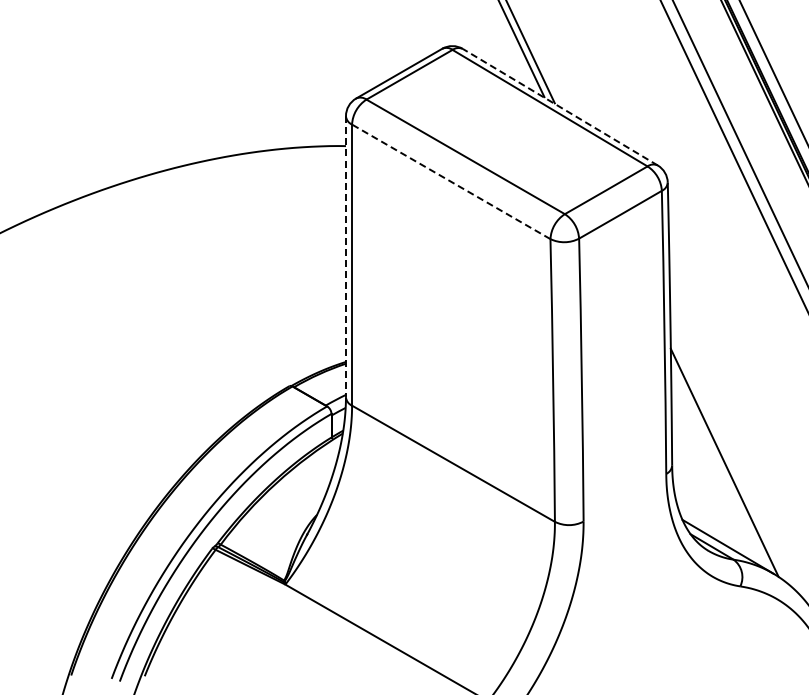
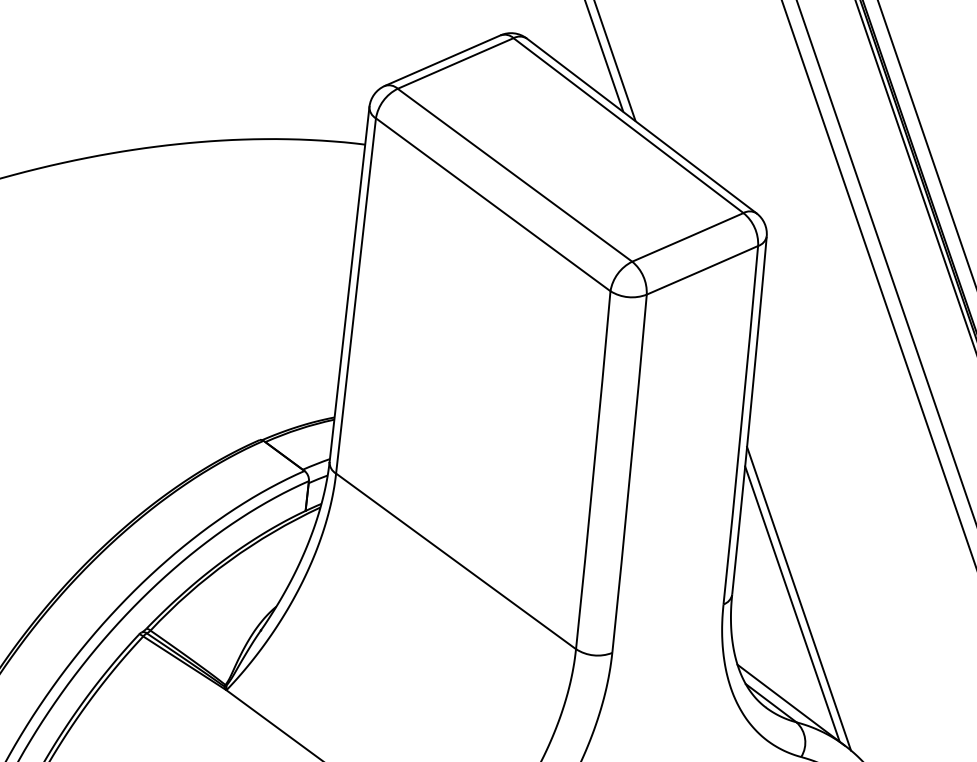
line: (560, 107) -> (641, 126), dashed -> solid
line: (451, 181) -> (493, 204), dashed -> solid
line: (345, 256) -> (348, 284), dashed -> solid
line: (720, 467) -> (793, 603), added

